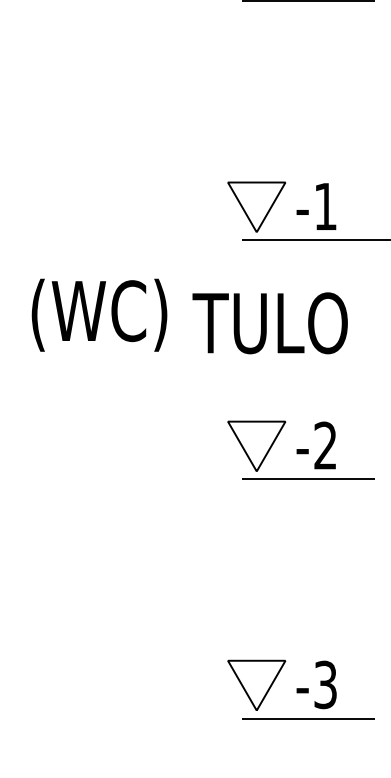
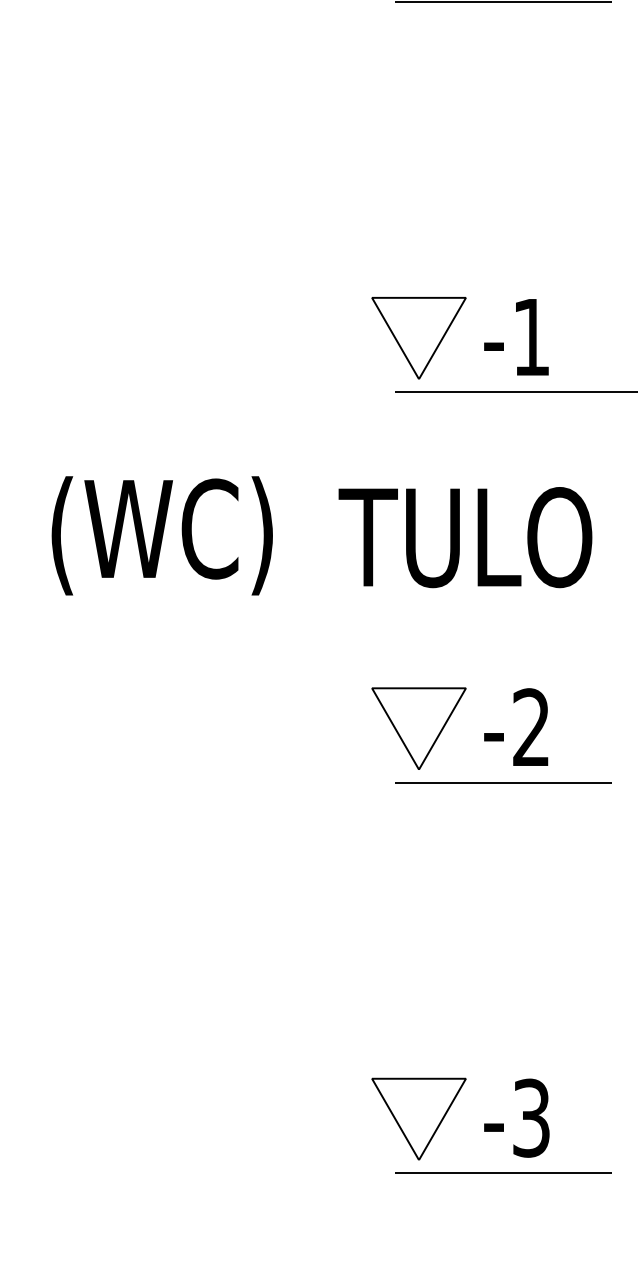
text: (99, 314) -> (162, 534), moved
text: (269, 323) -> (464, 537), moved

